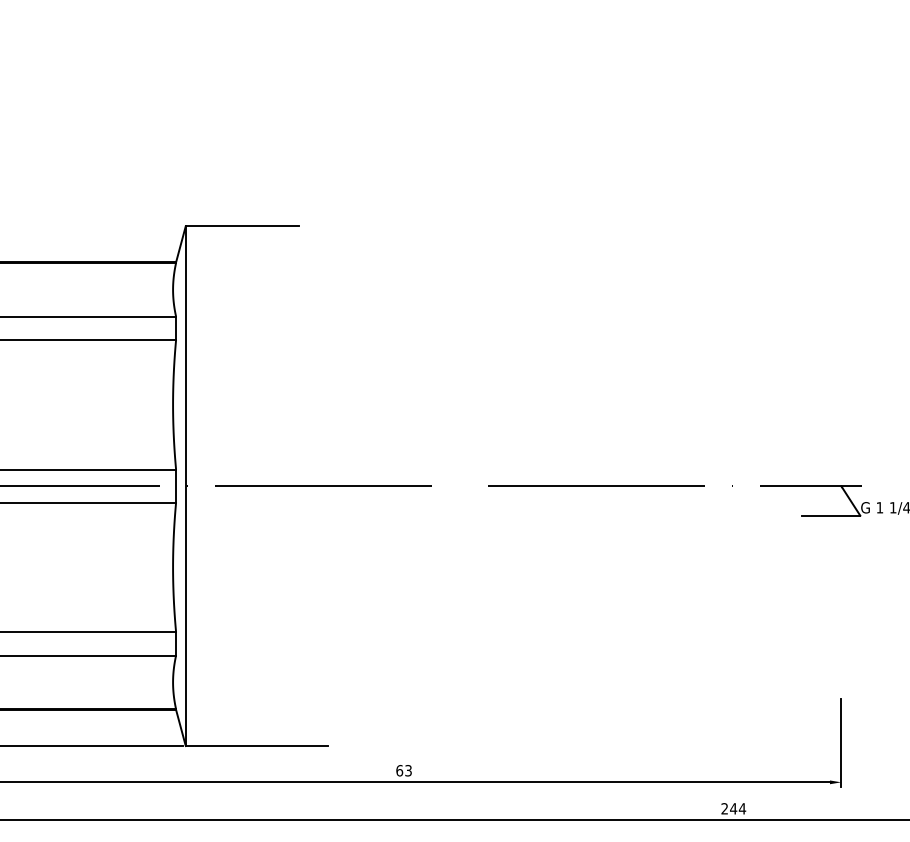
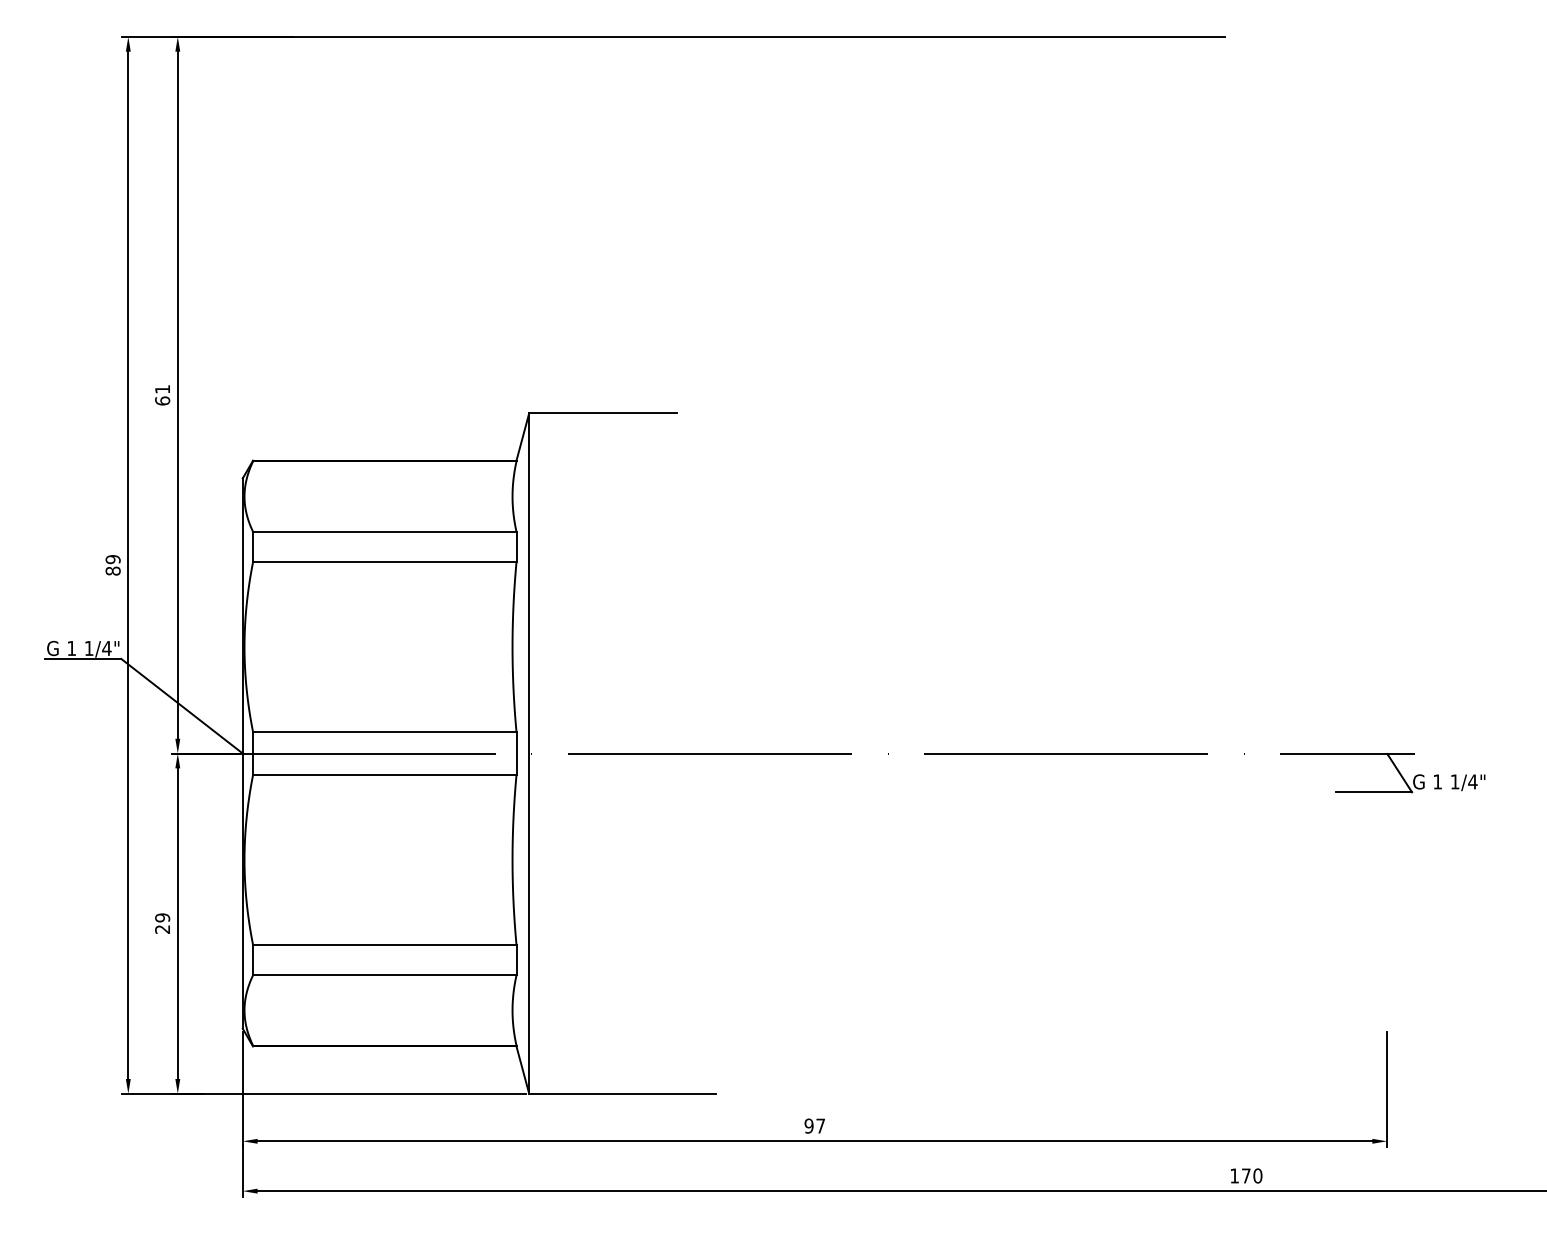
text: (403, 770) -> (814, 1125), 63 -> 97
text: (733, 808) -> (1246, 1175), 244 -> 170

